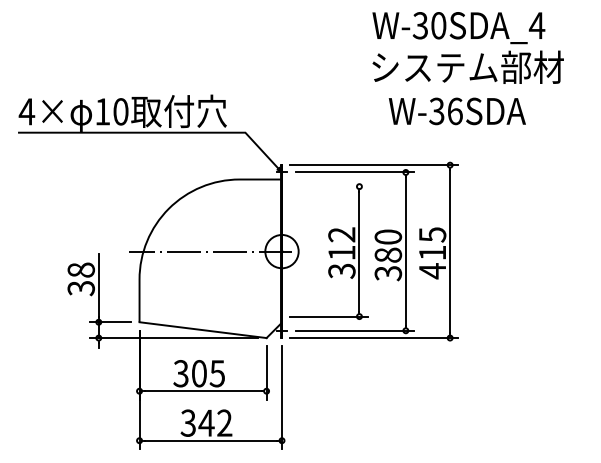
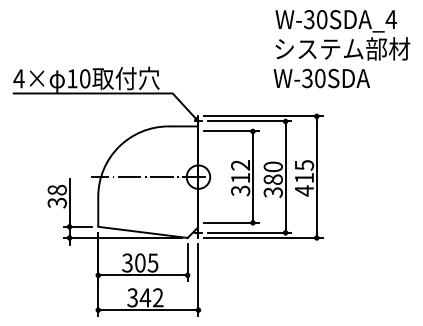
text: (467, 47) -> (342, 34), moved
text: (454, 111) -> (319, 78), W-36SDA -> W-30SDA
line: (328, 186) -> (231, 131), added

